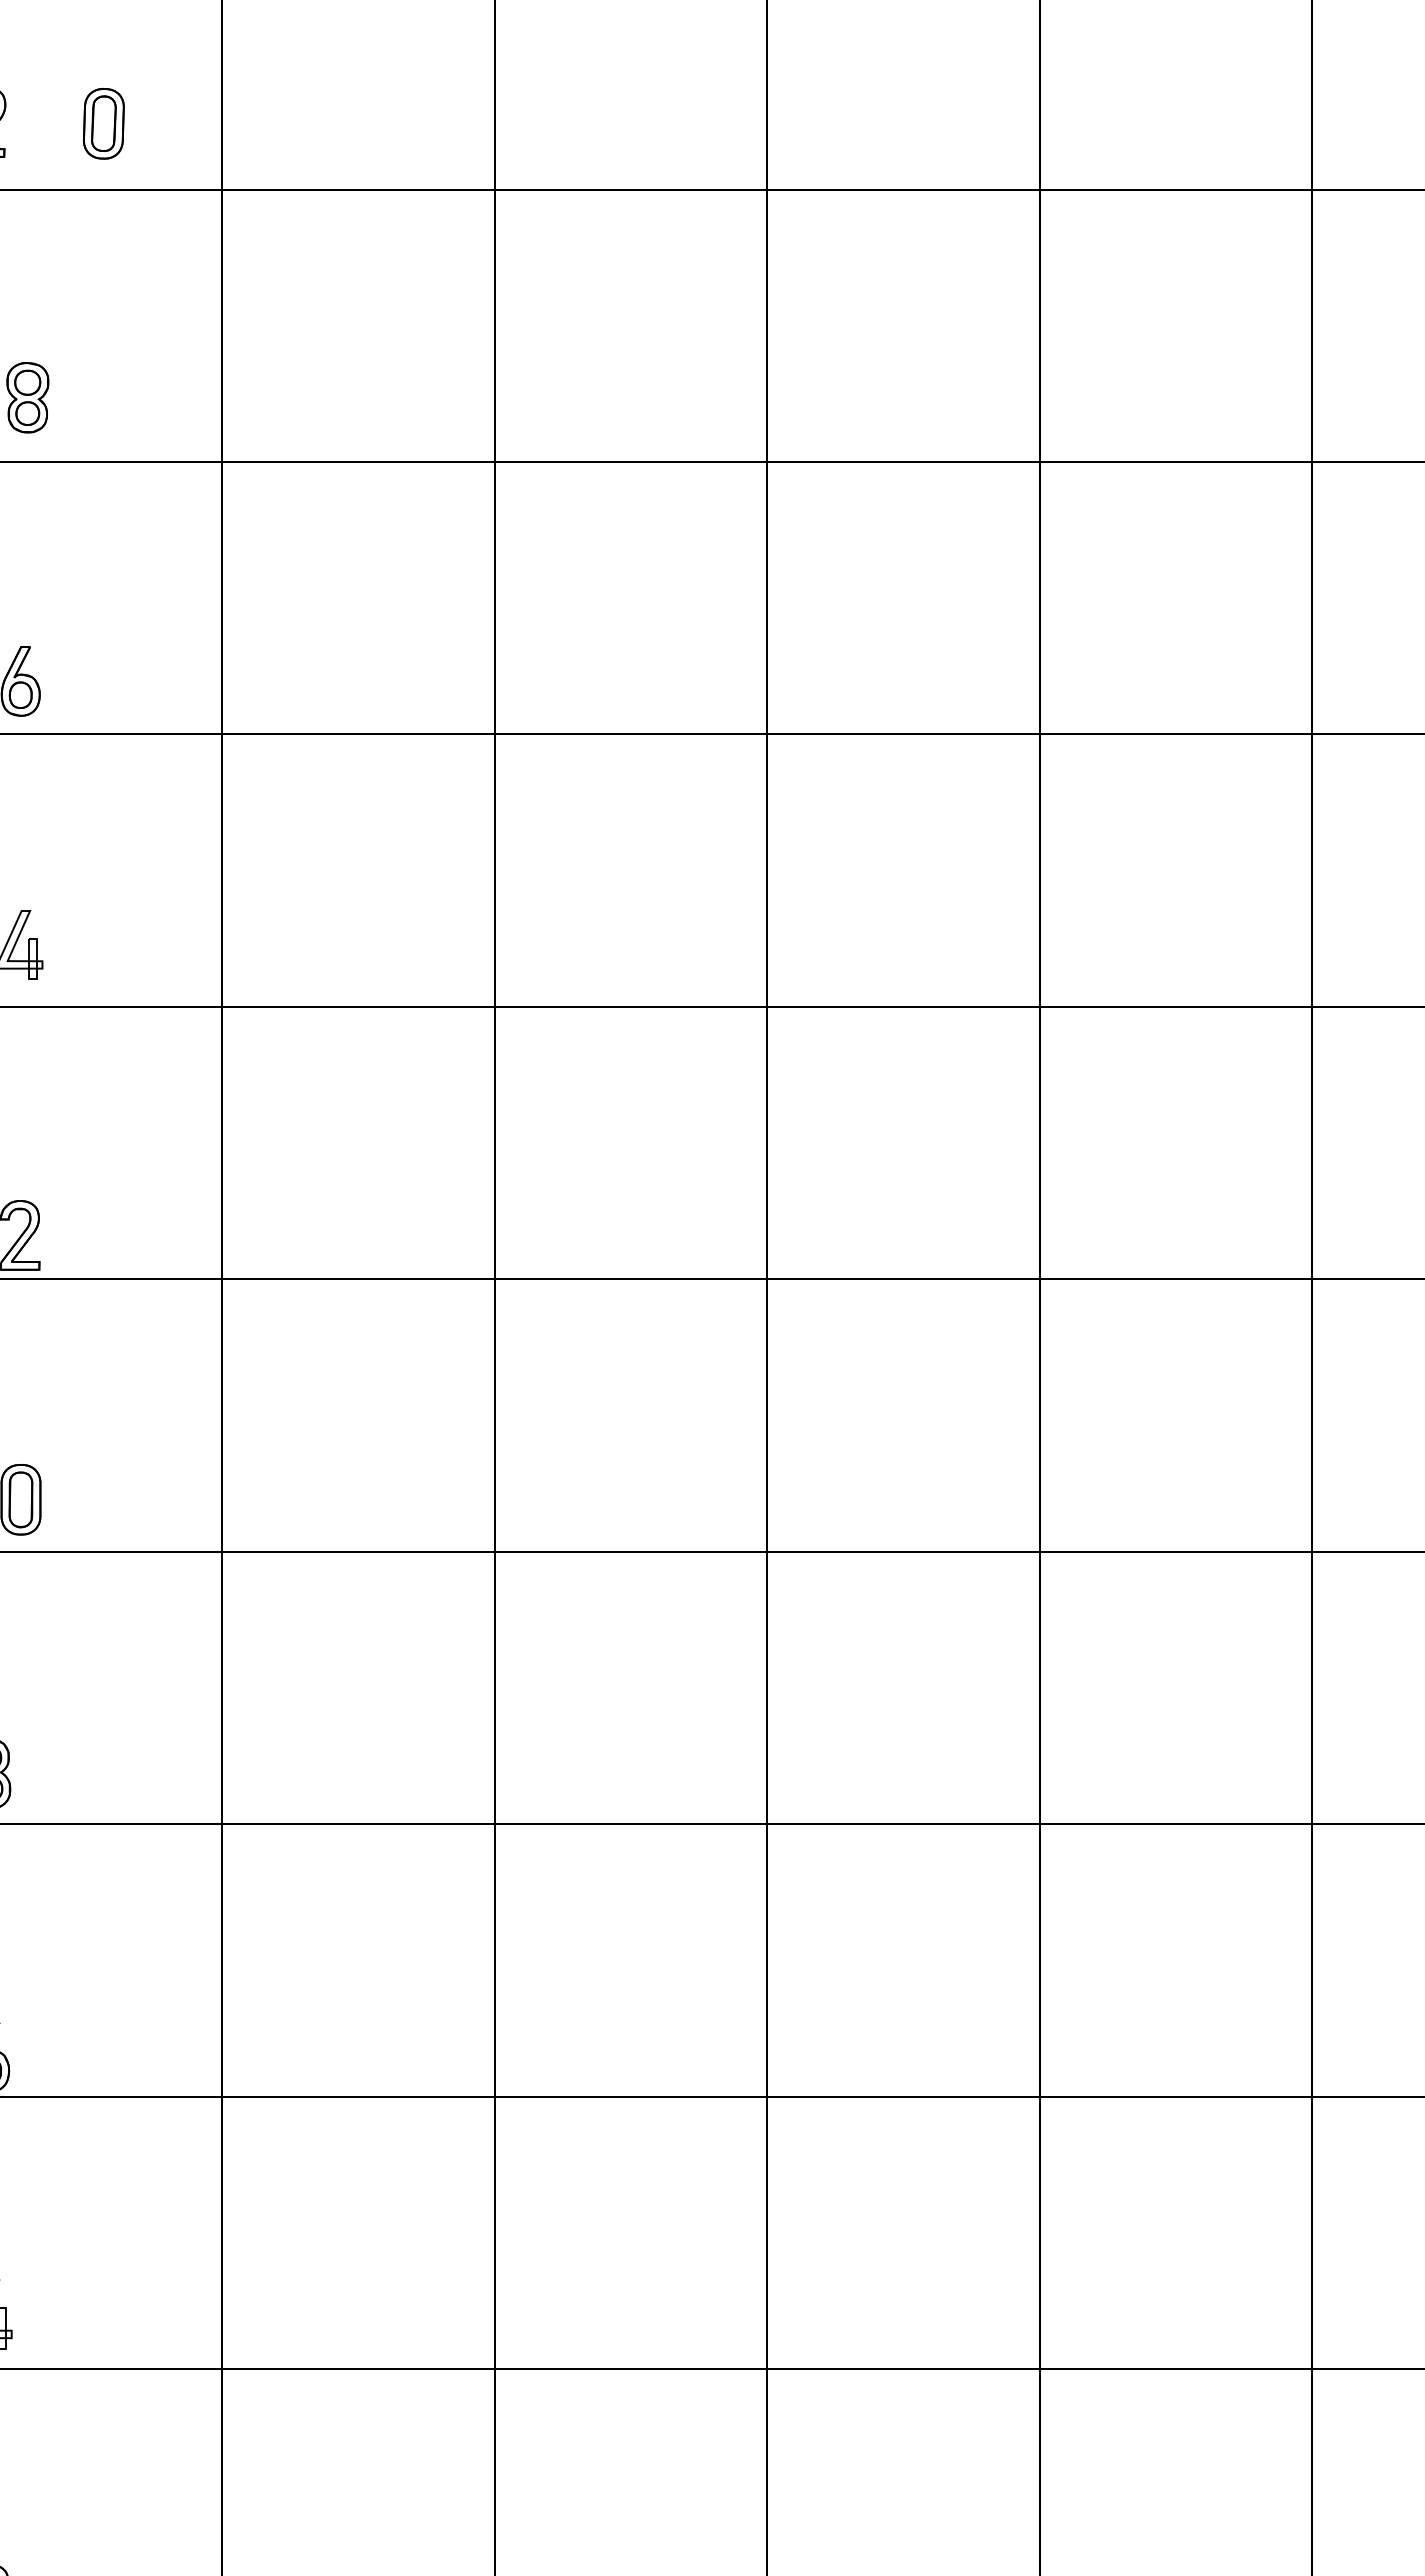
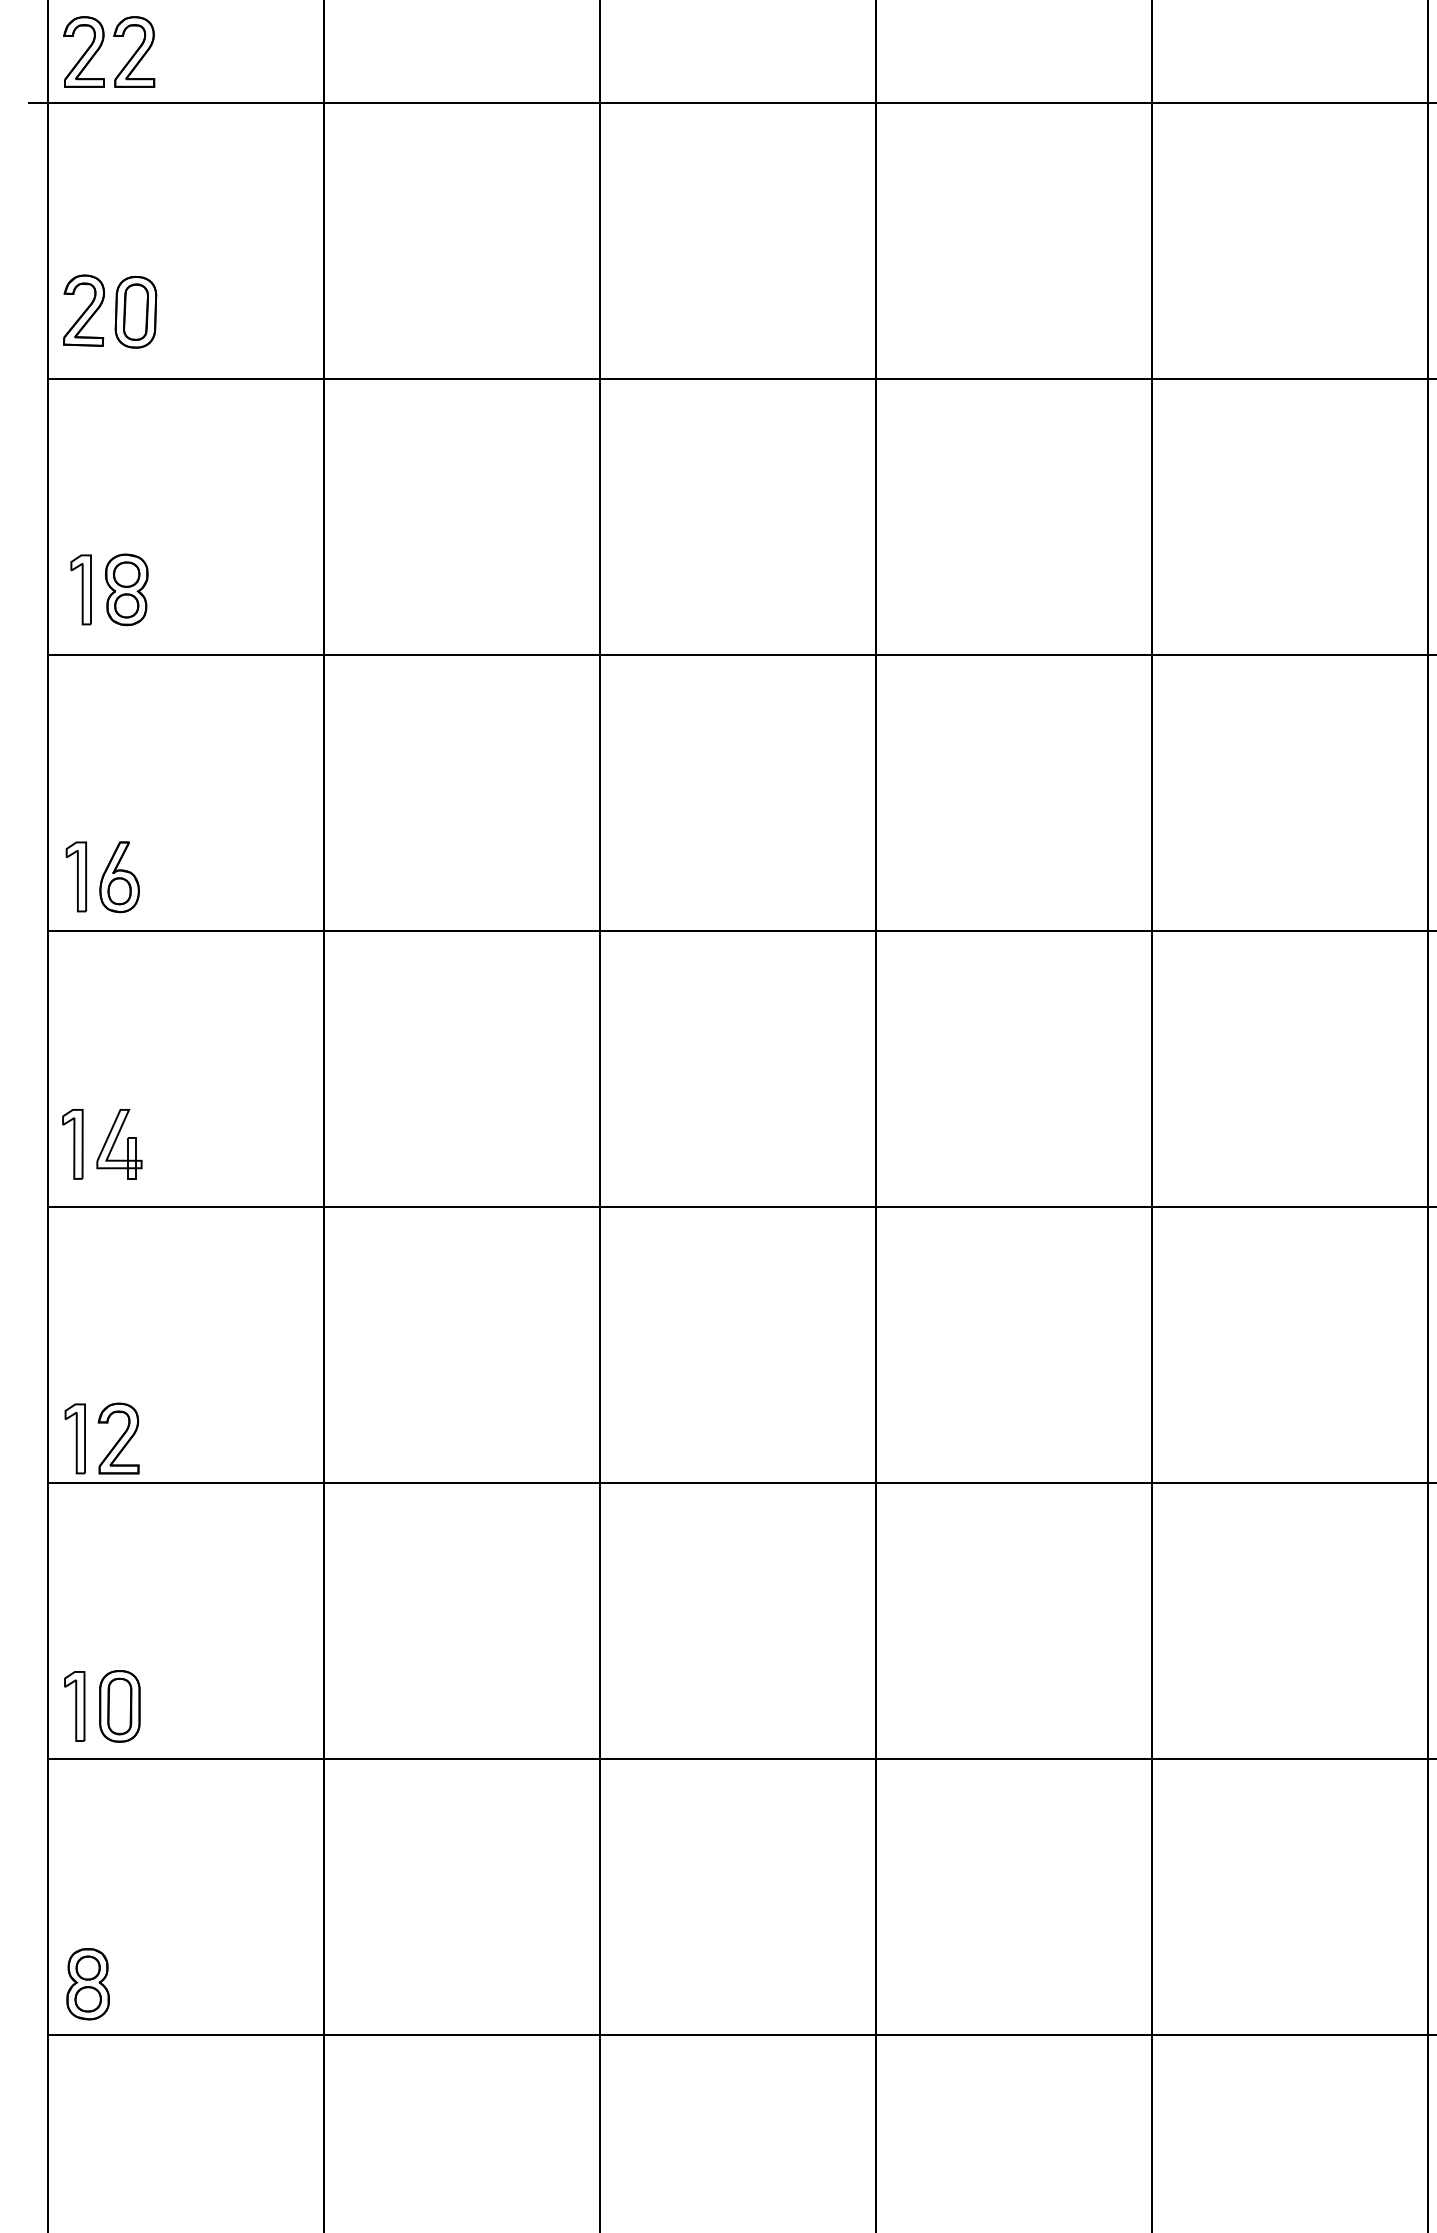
part: (103, 123) -> (135, 311), moved

